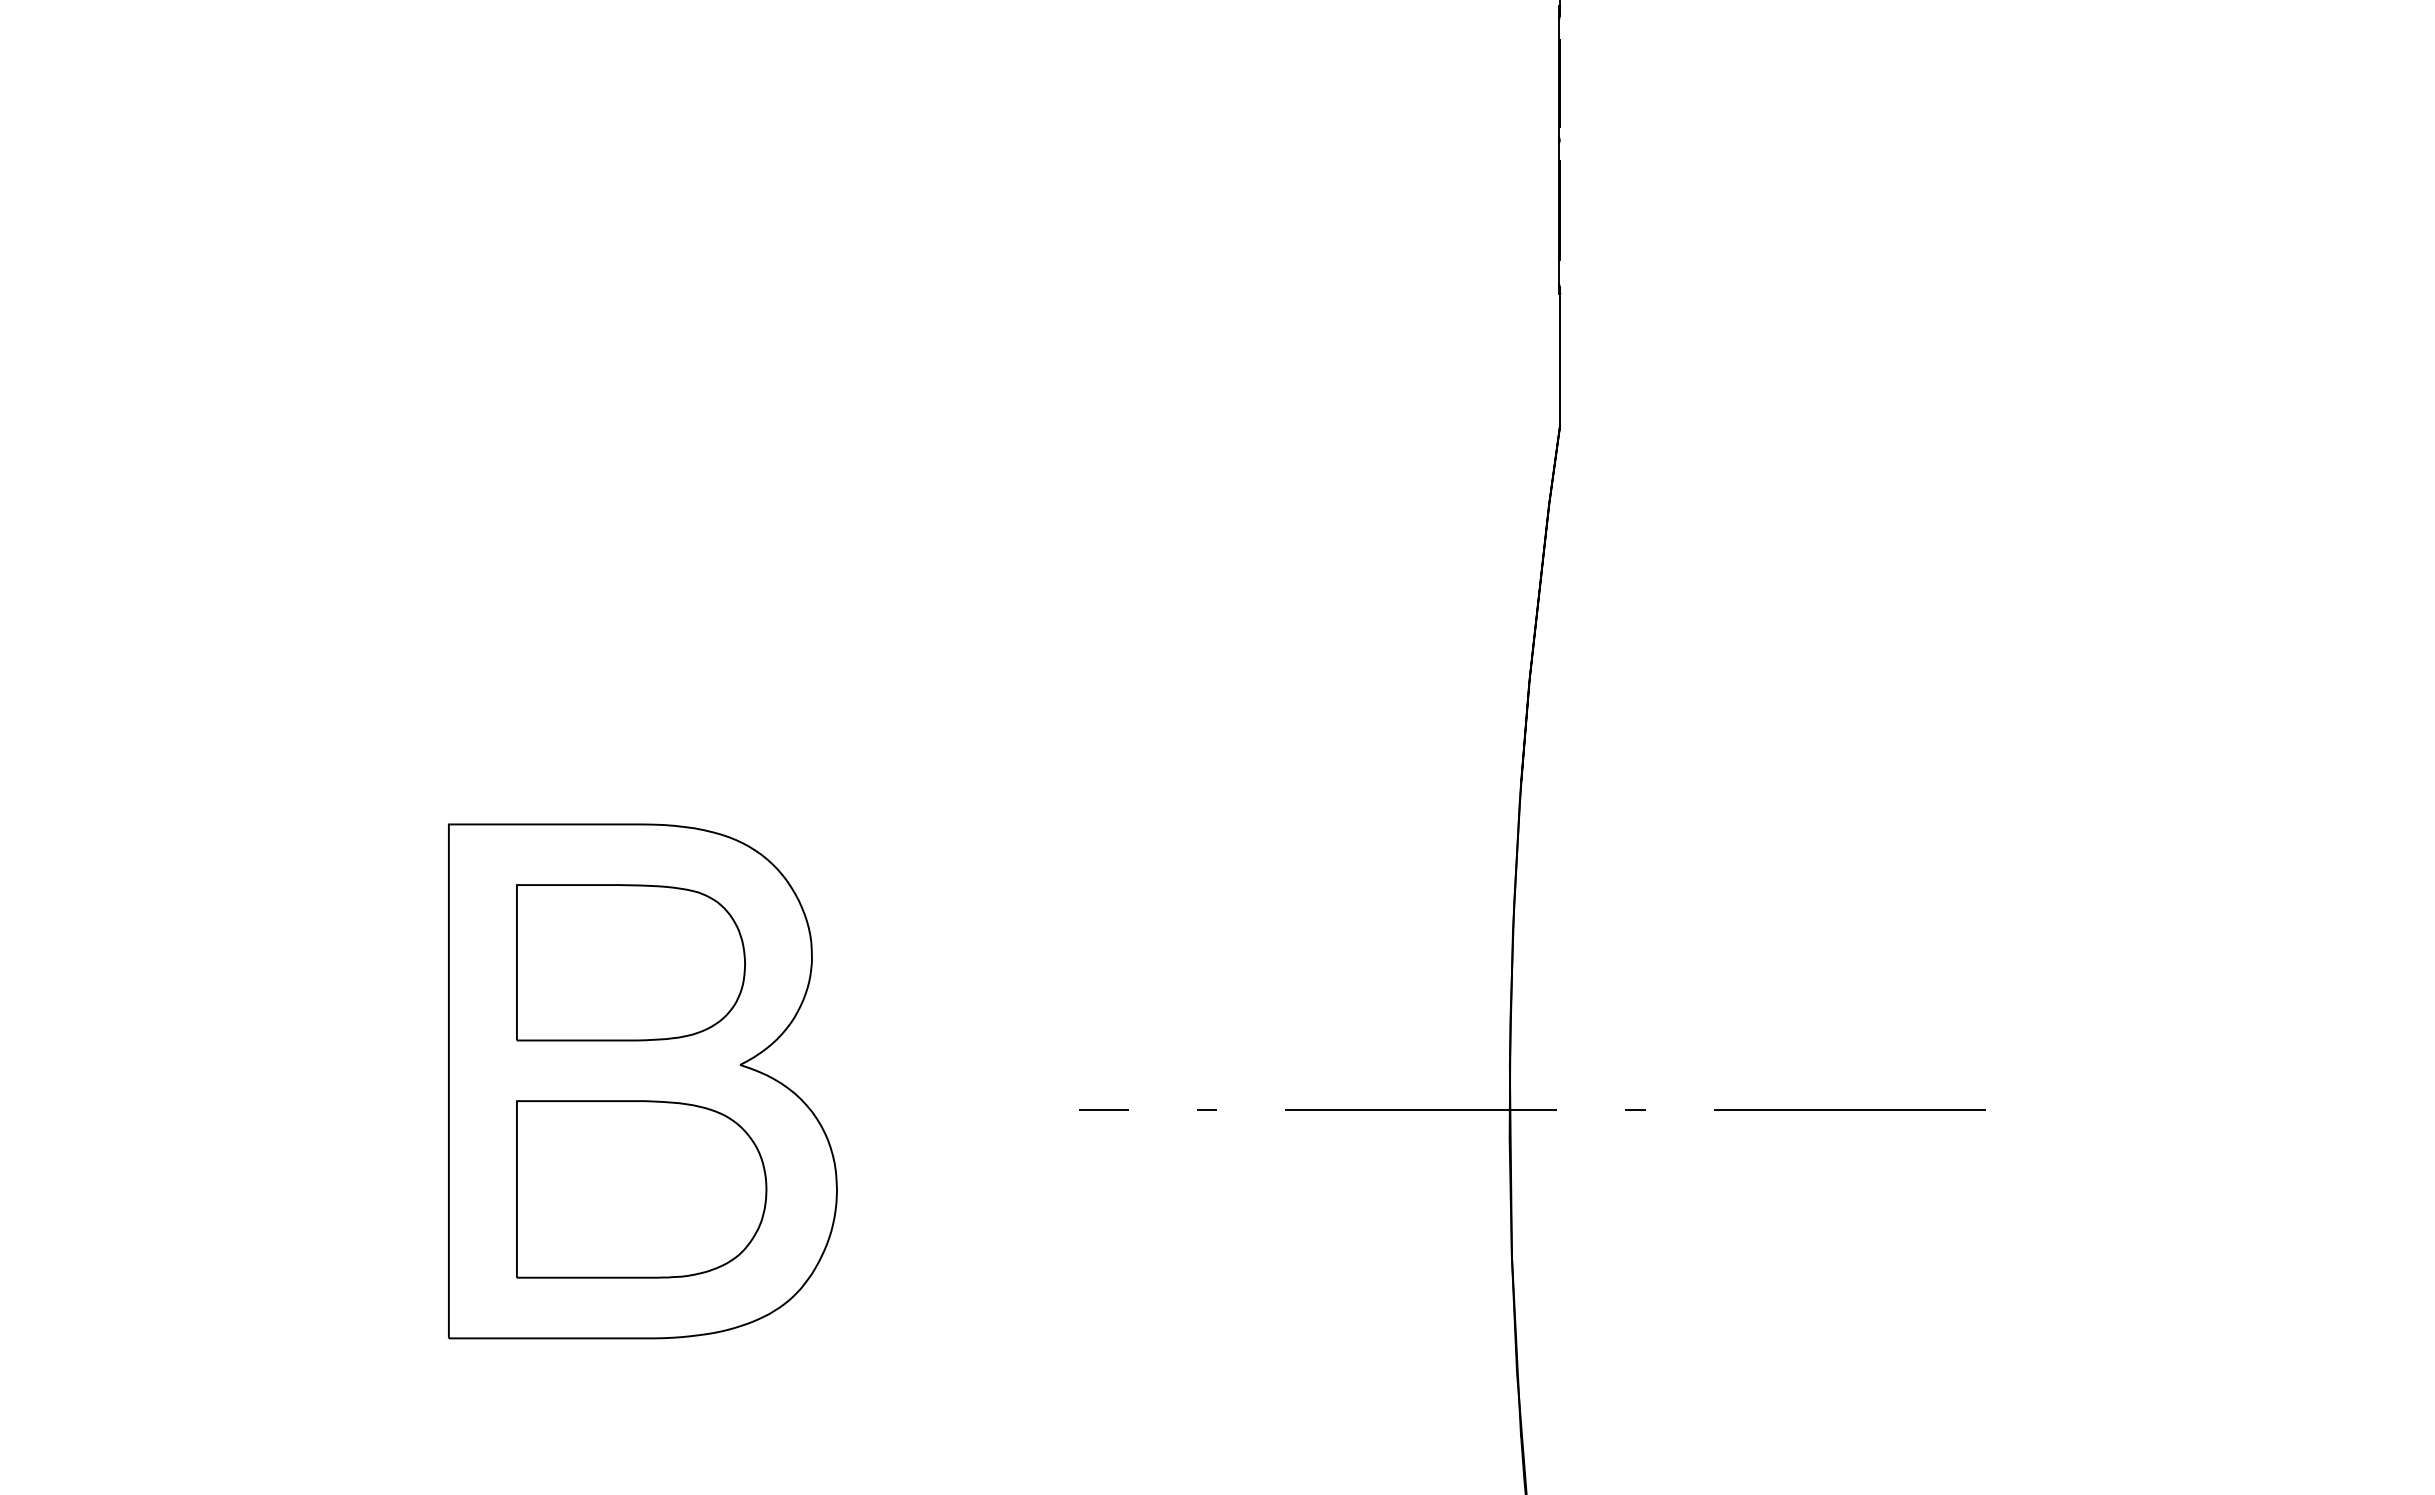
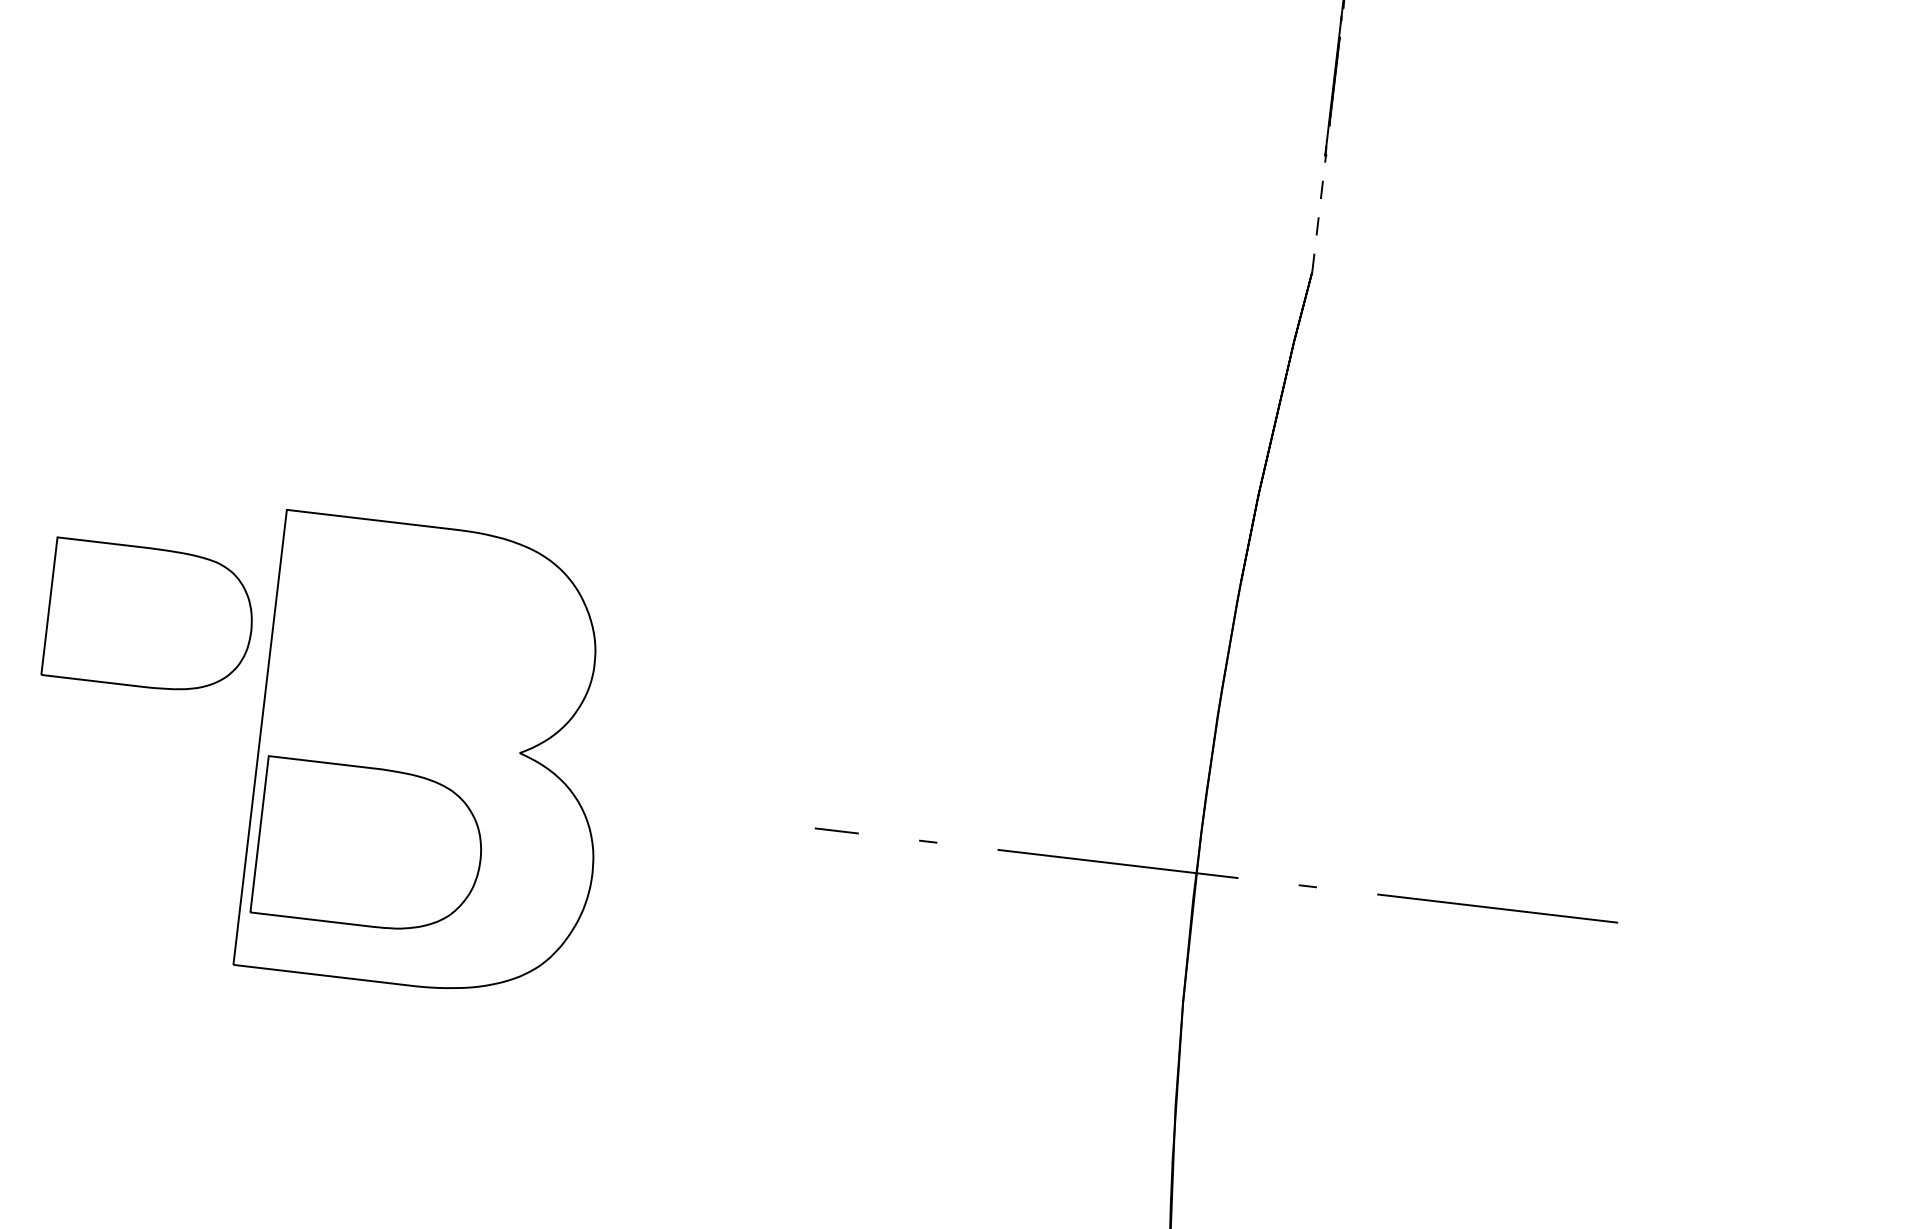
line: (1560, 359) -> (1319, 213), solid -> dashed
part: (630, 962) -> (150, 617), moved
part: (641, 1189) -> (369, 847), moved

